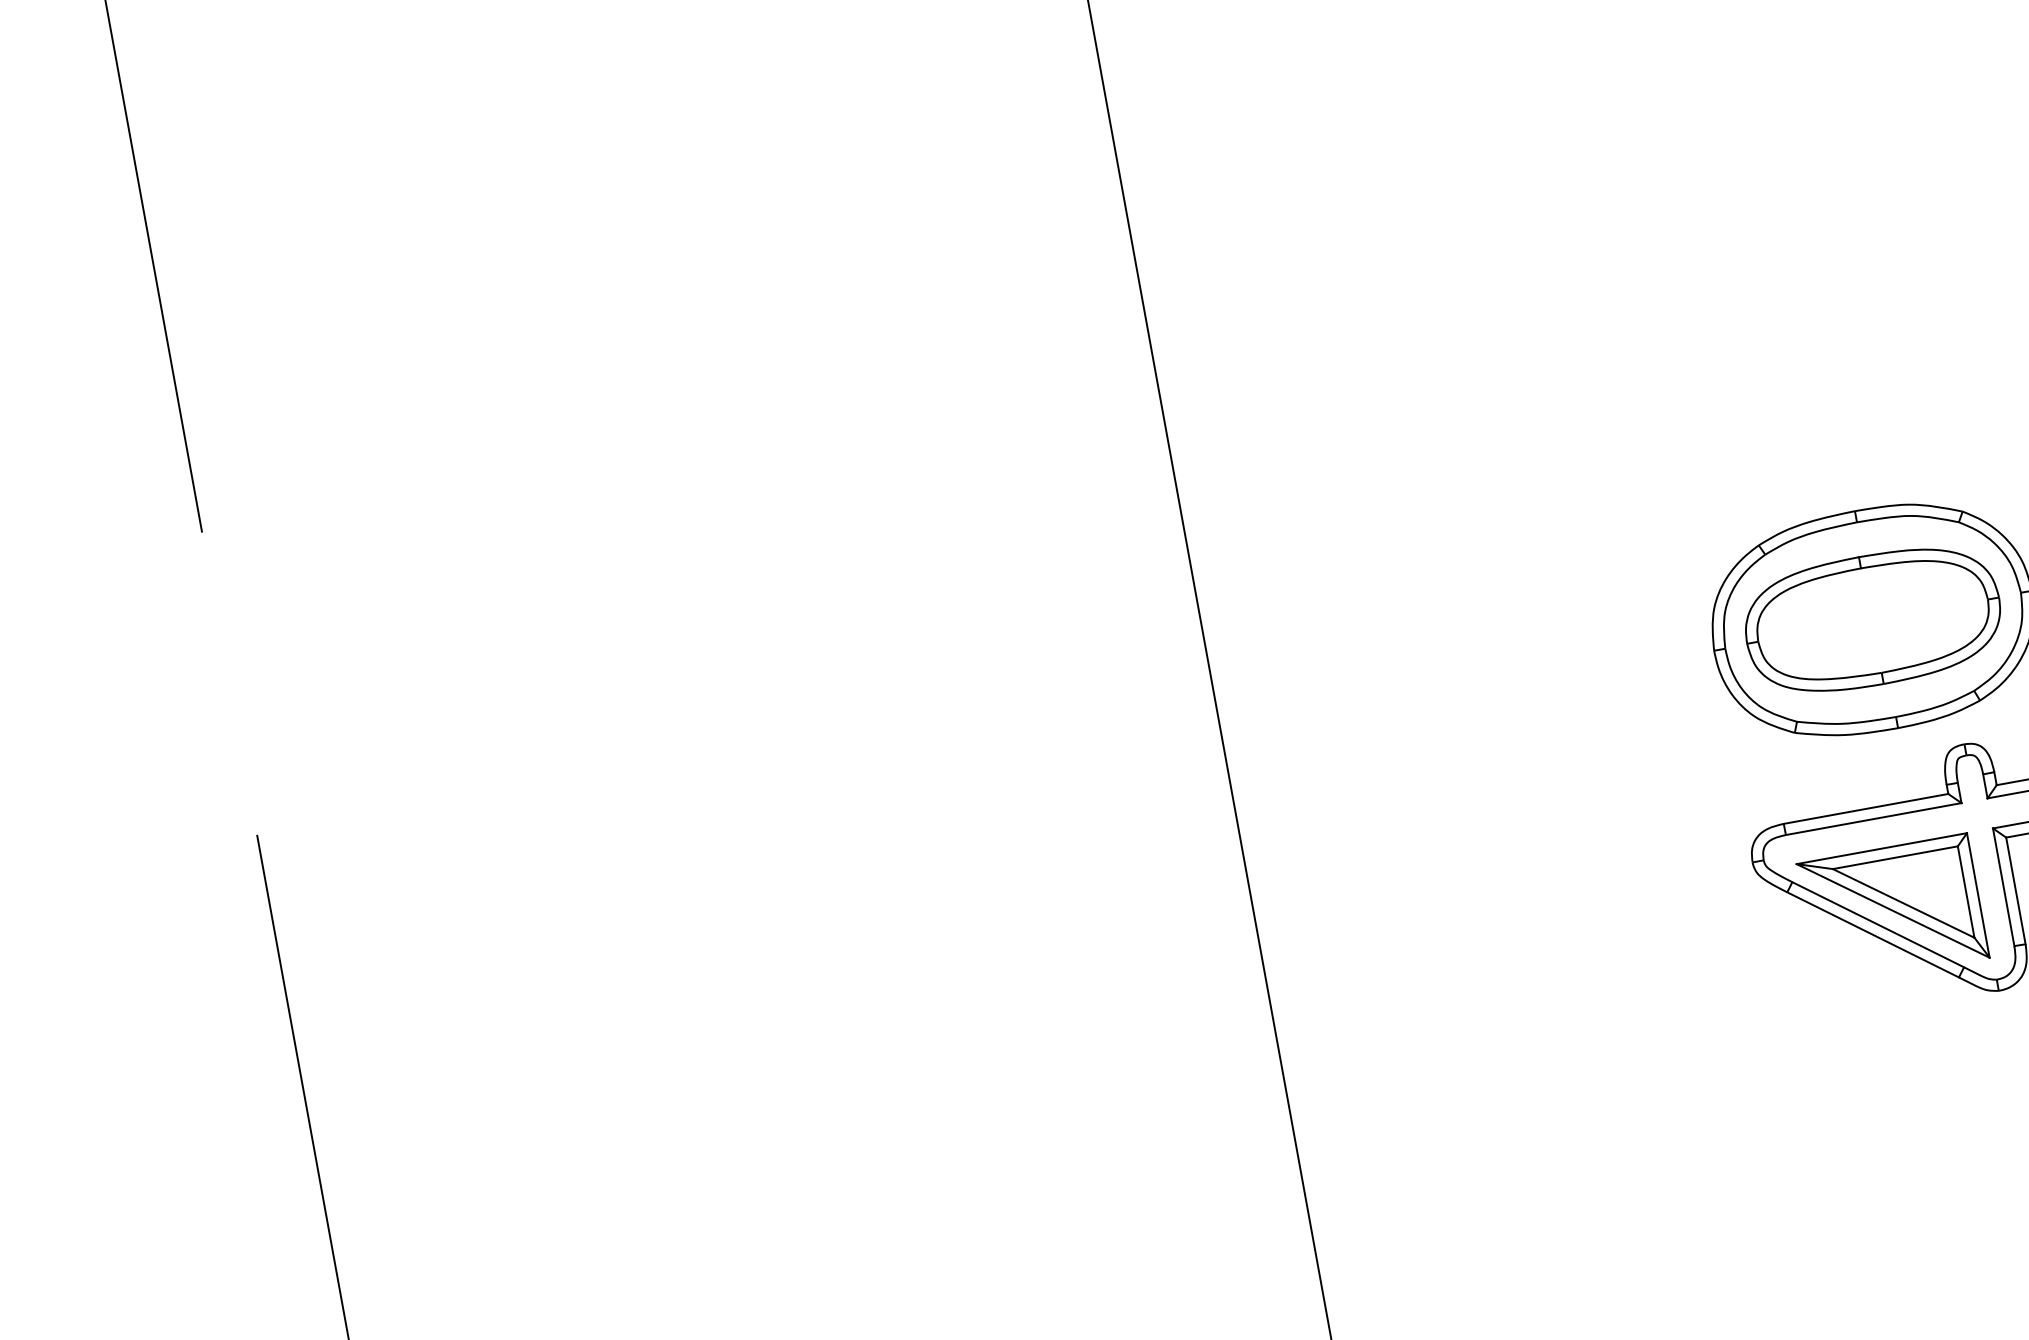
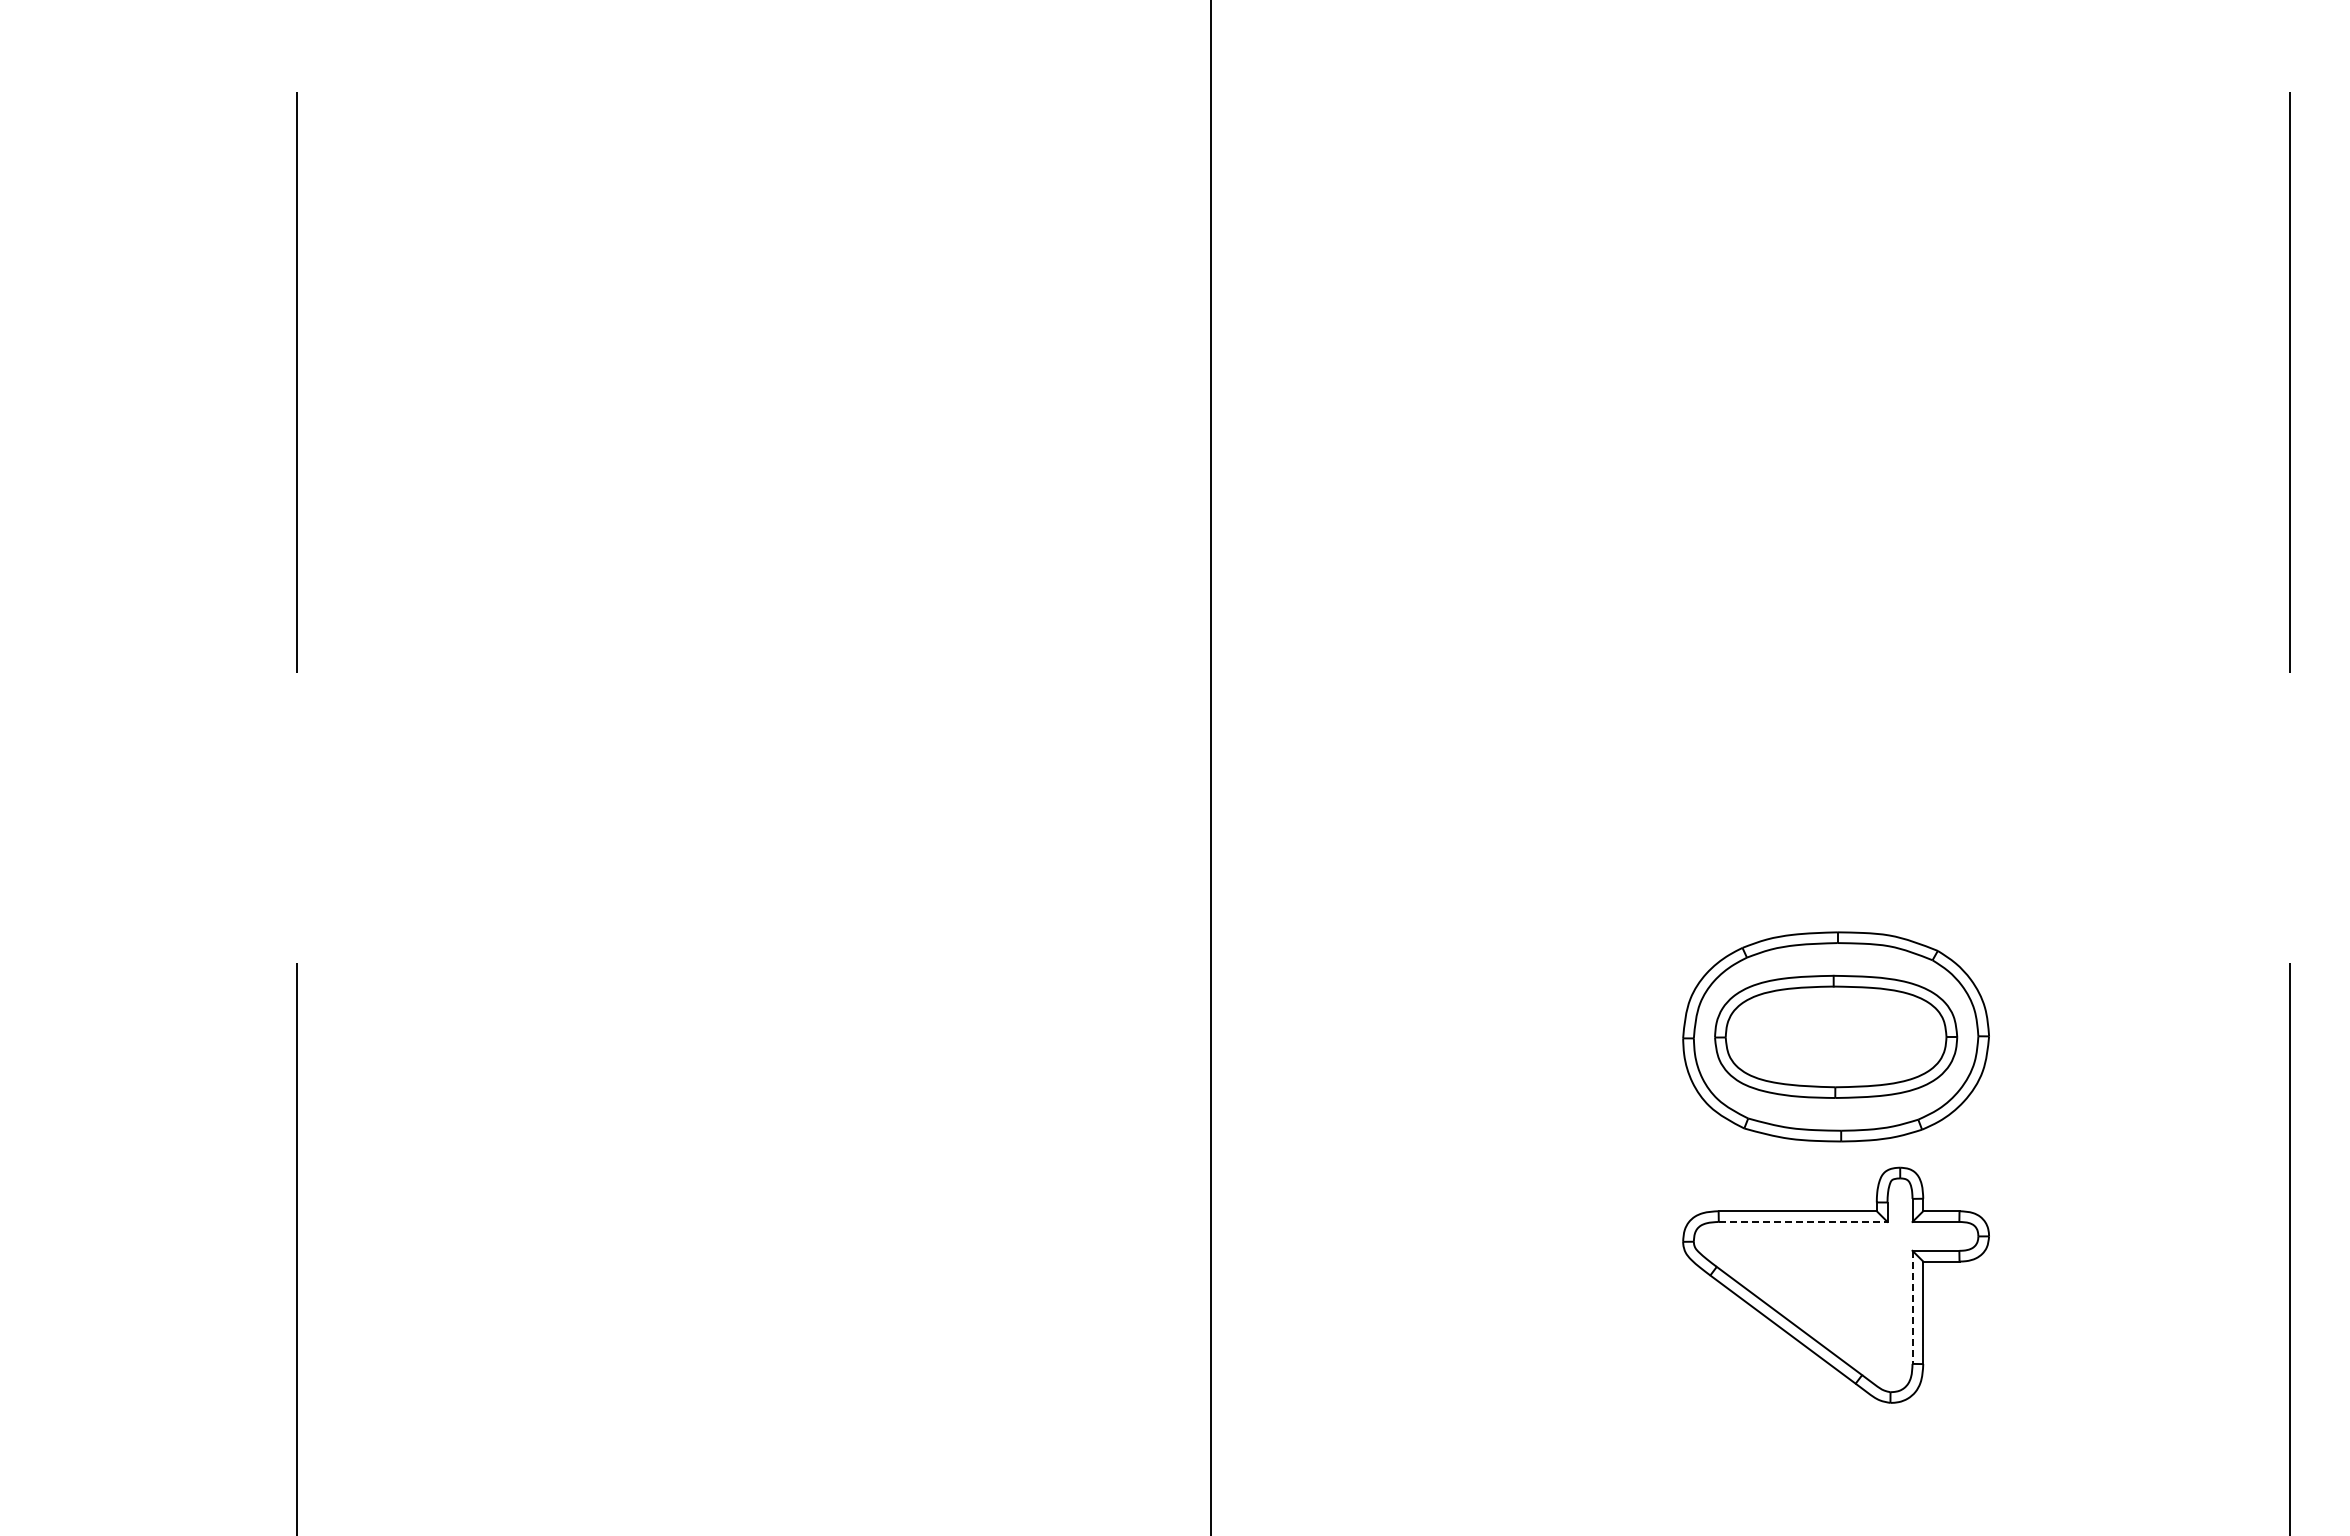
line: (1873, 818) -> (1803, 1221), solid -> dashed
line: (2003, 887) -> (1912, 1307), solid -> dashed
part: (1892, 910) -> (1805, 1310), removed

